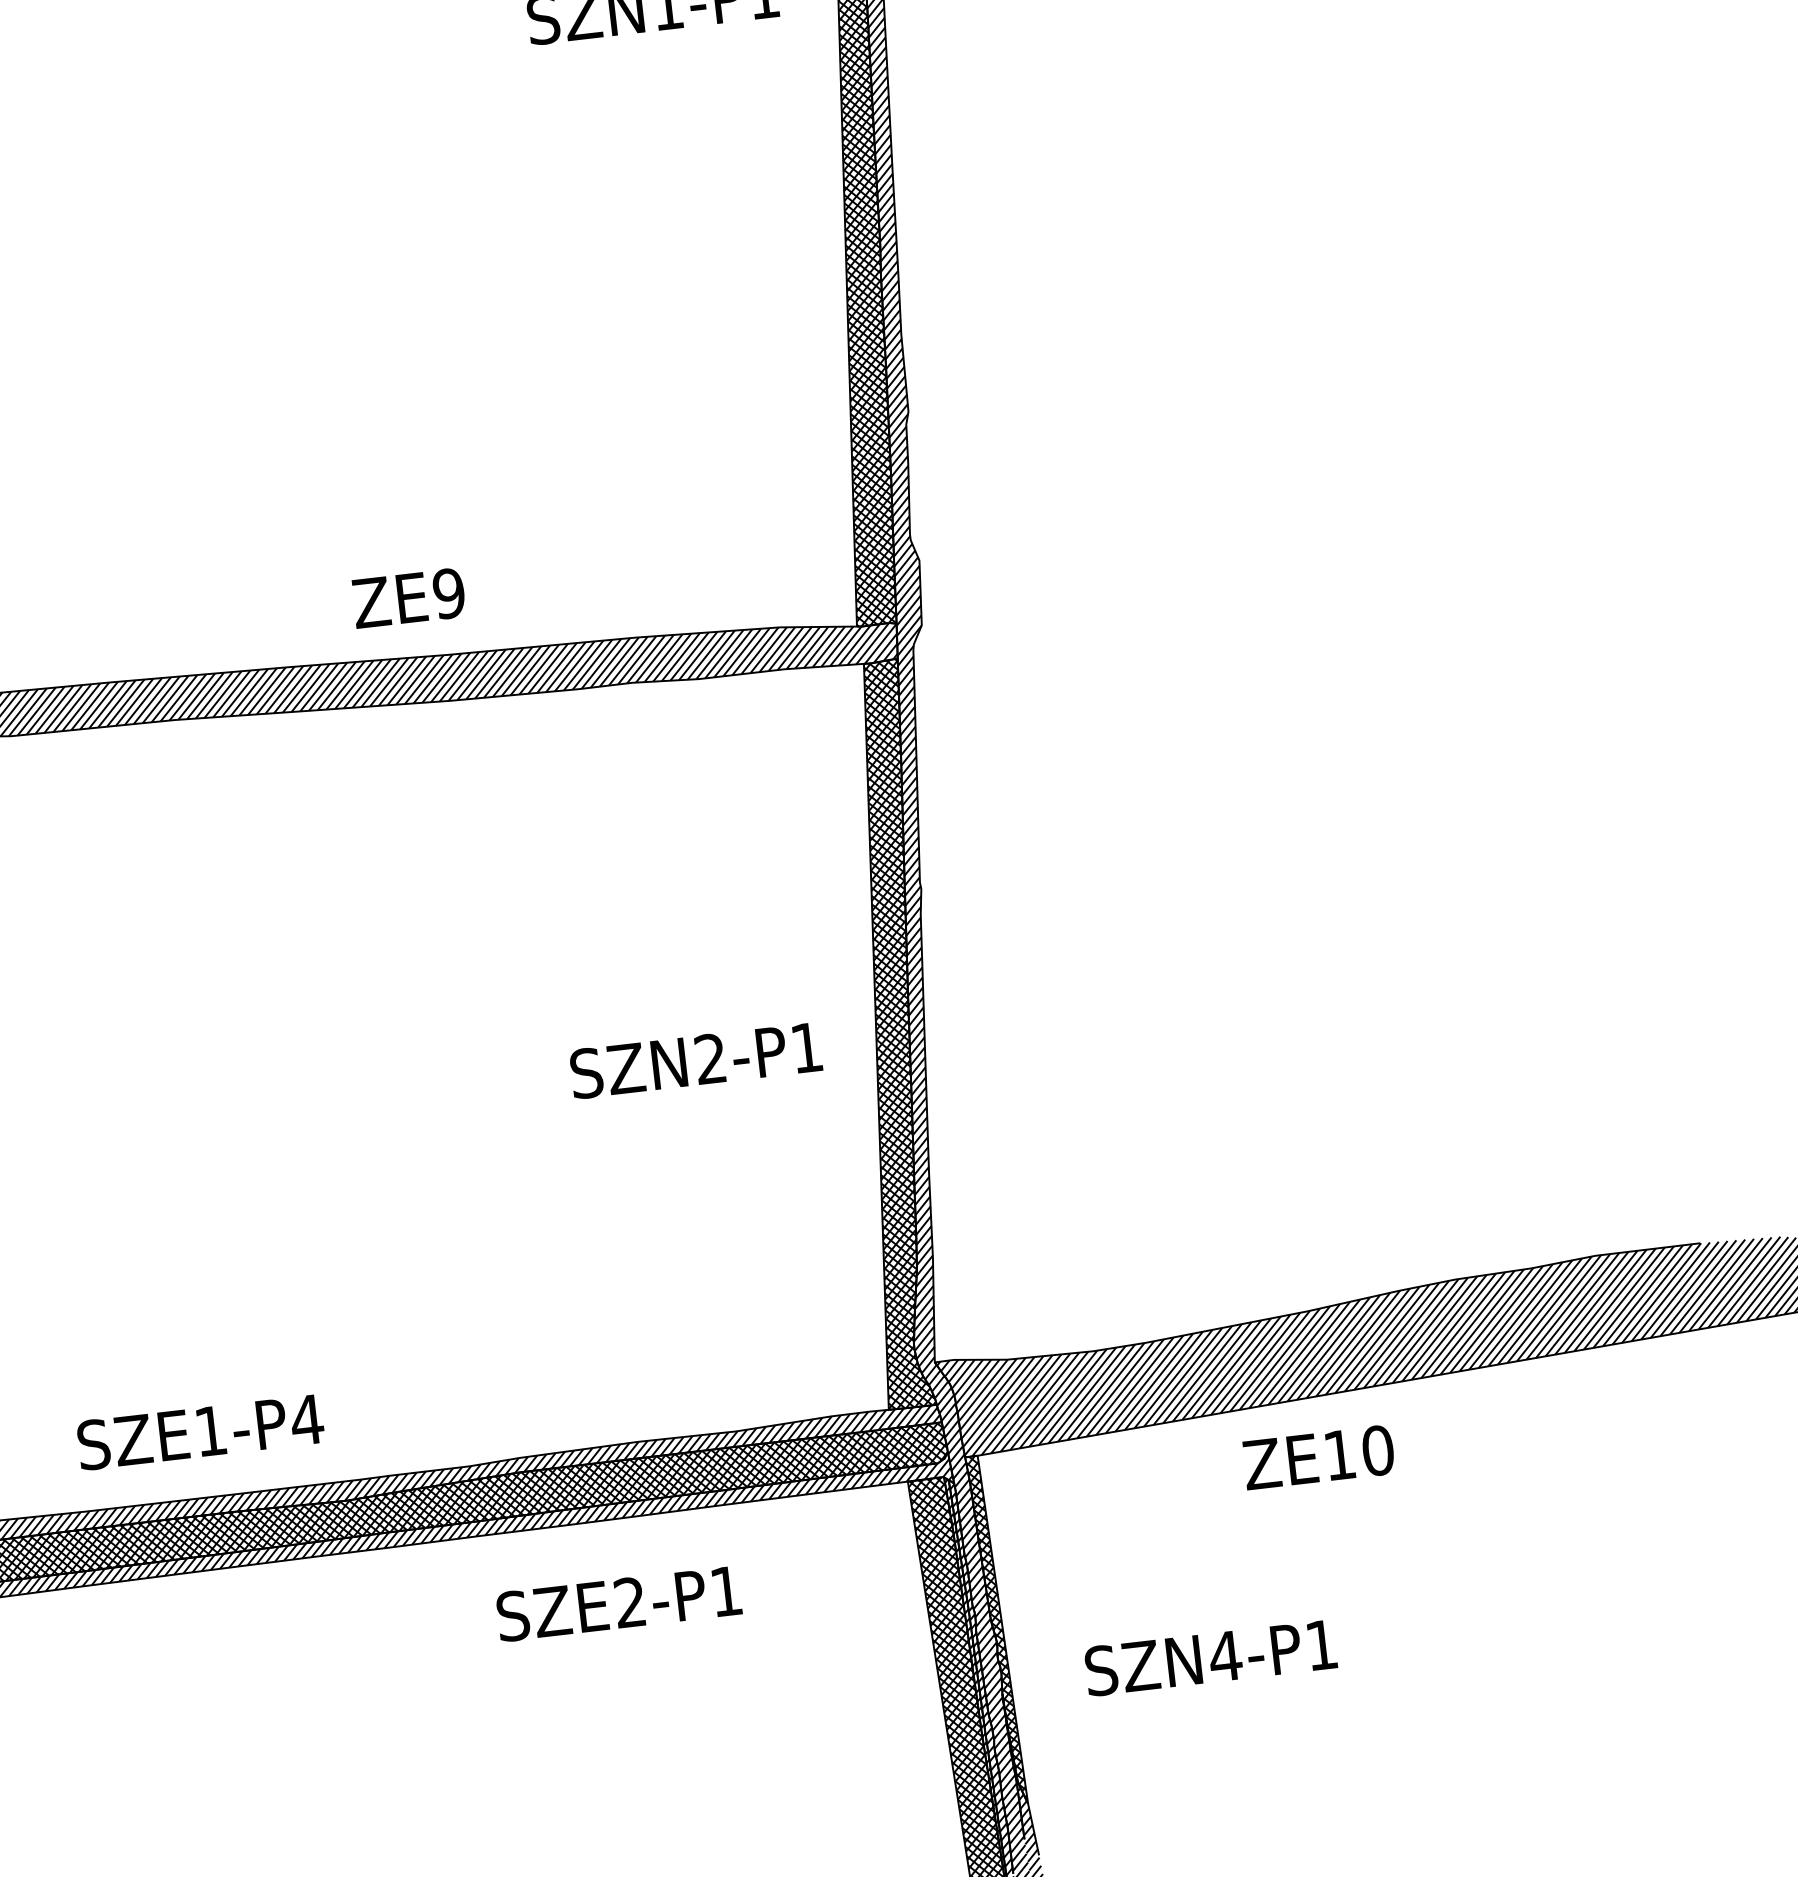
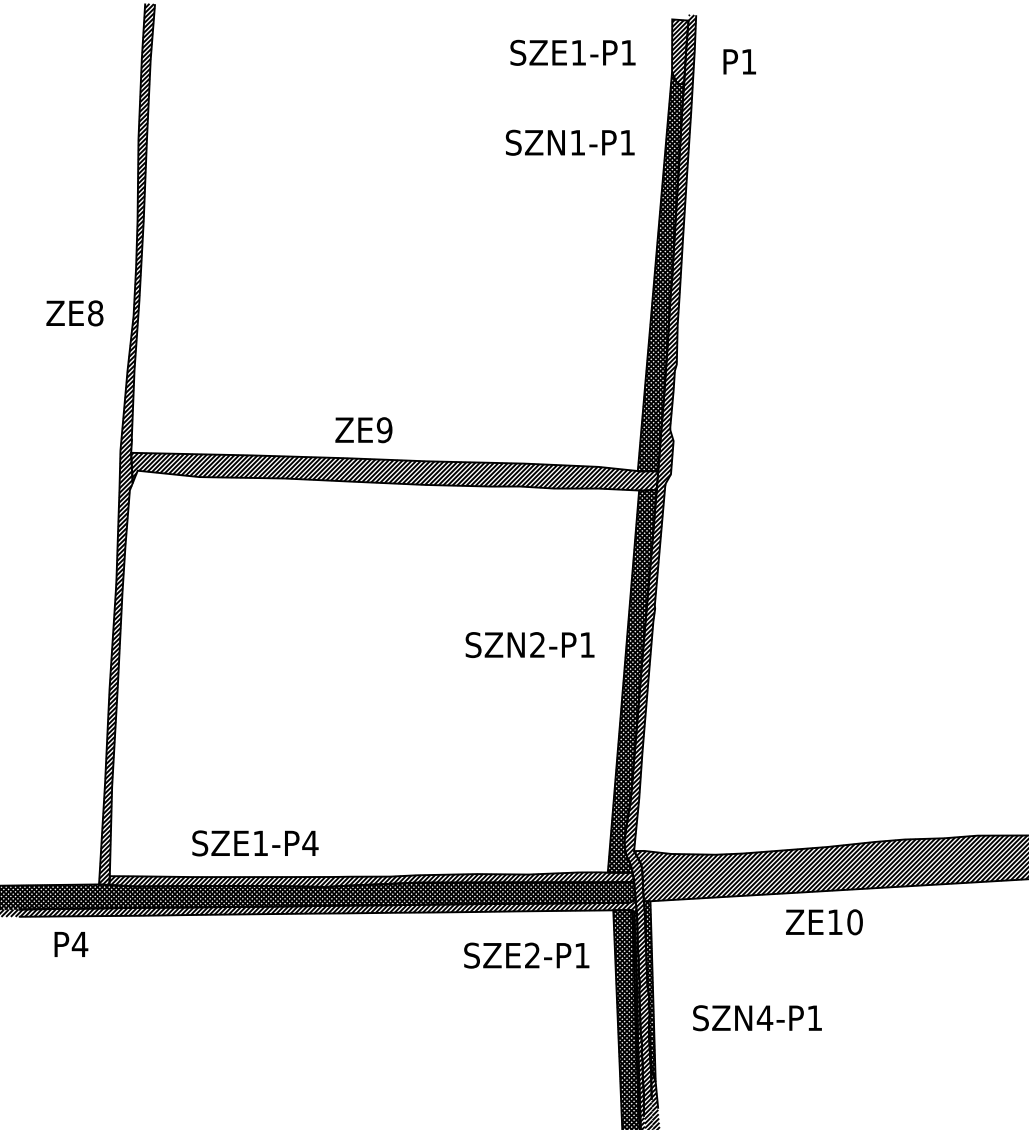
text: (408, 598) -> (363, 430), moved
text: (694, 1059) -> (529, 644), moved
text: (618, 1603) -> (526, 955), moved

